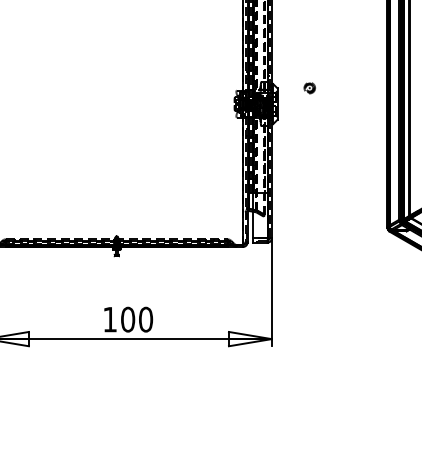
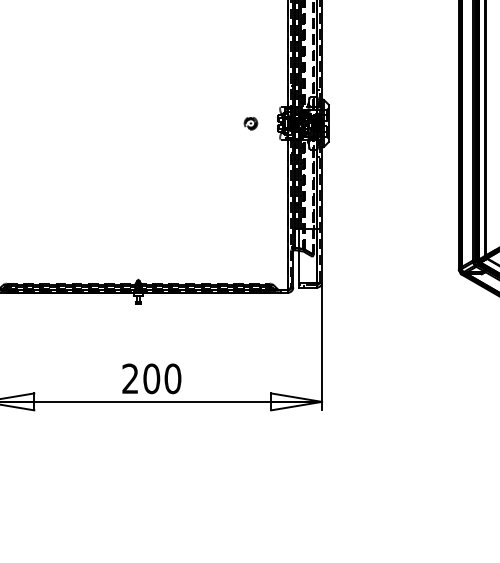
part: (309, 88) -> (250, 123), moved
text: (109, 319) -> (129, 378), 100 -> 200

